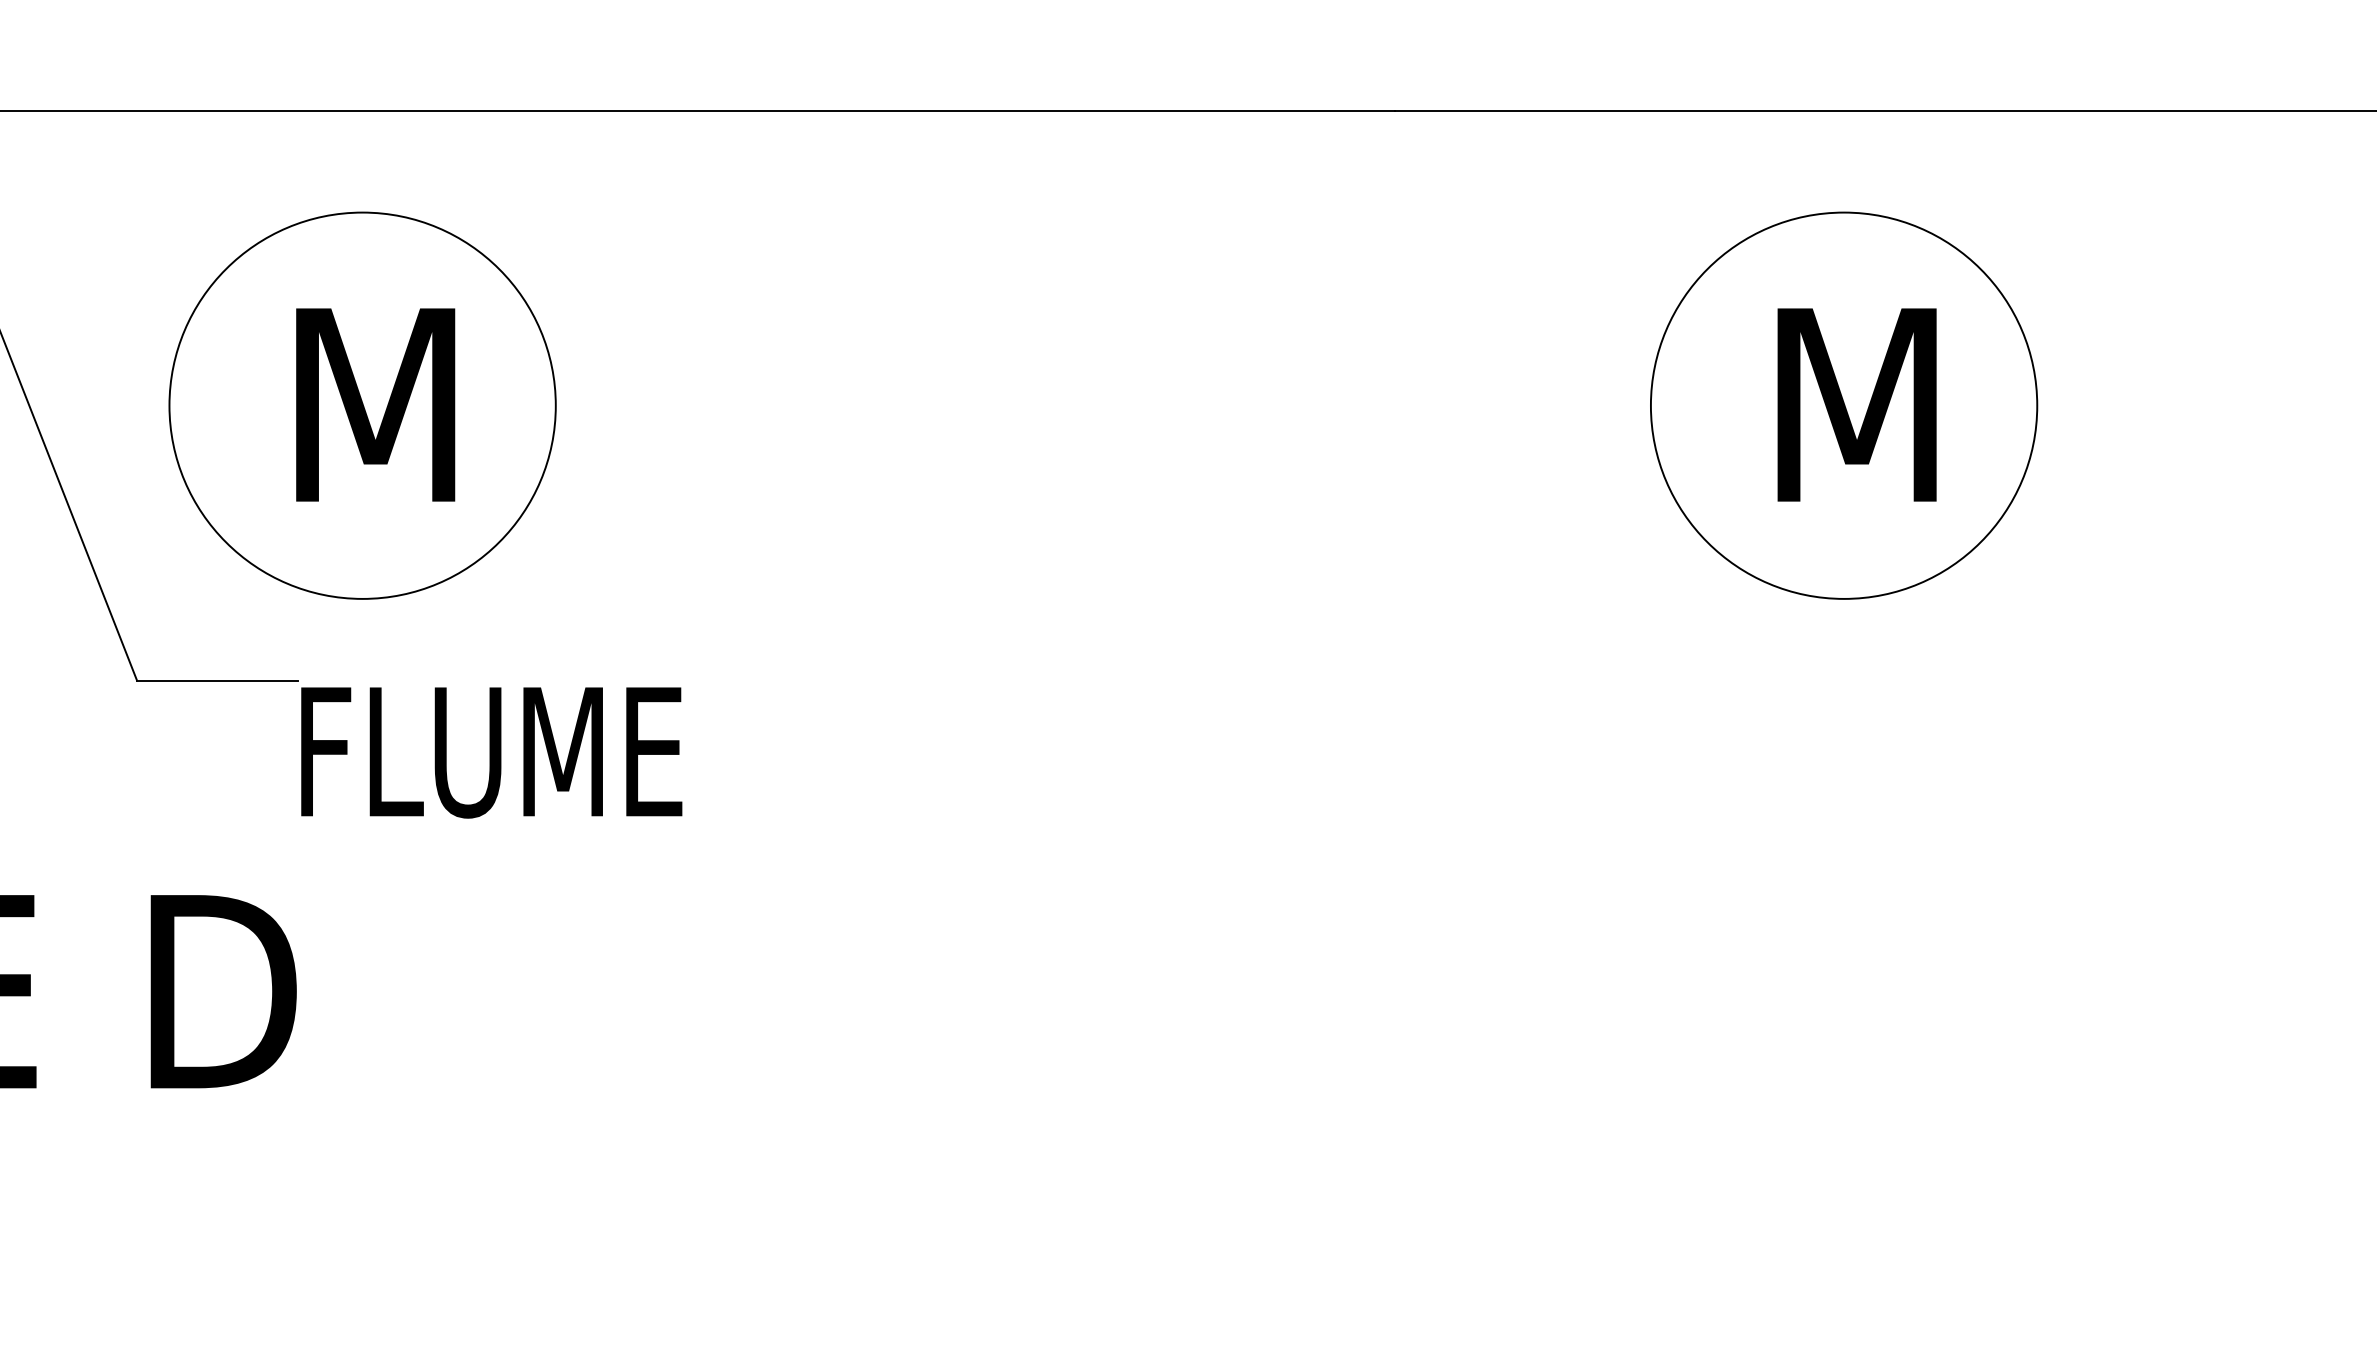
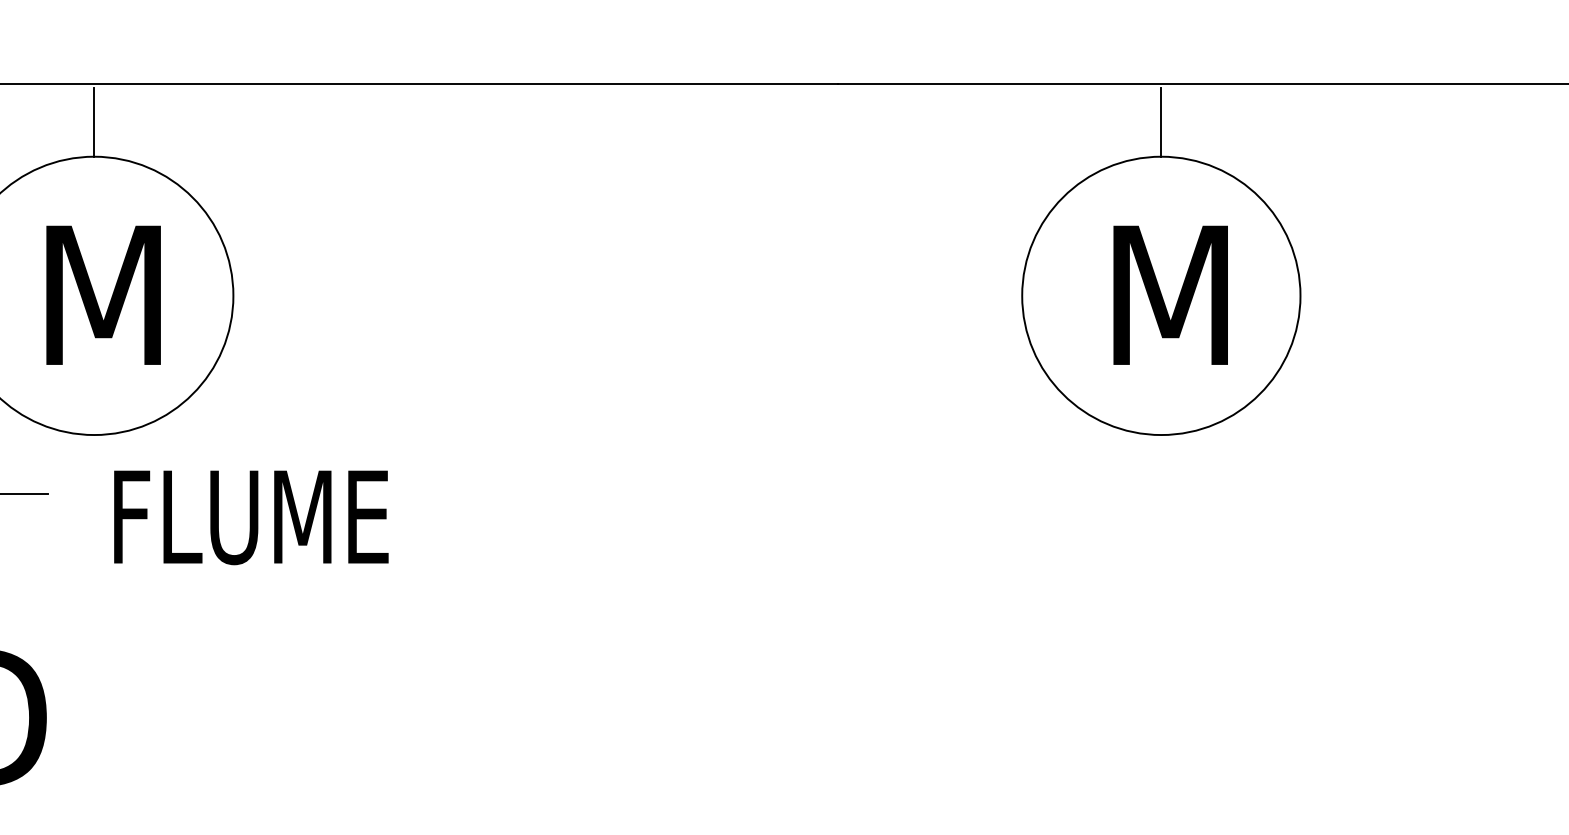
line: (362, 164) -> (94, 122), added
line: (1844, 164) -> (1161, 122), added
text: (491, 752) -> (251, 517), moved

